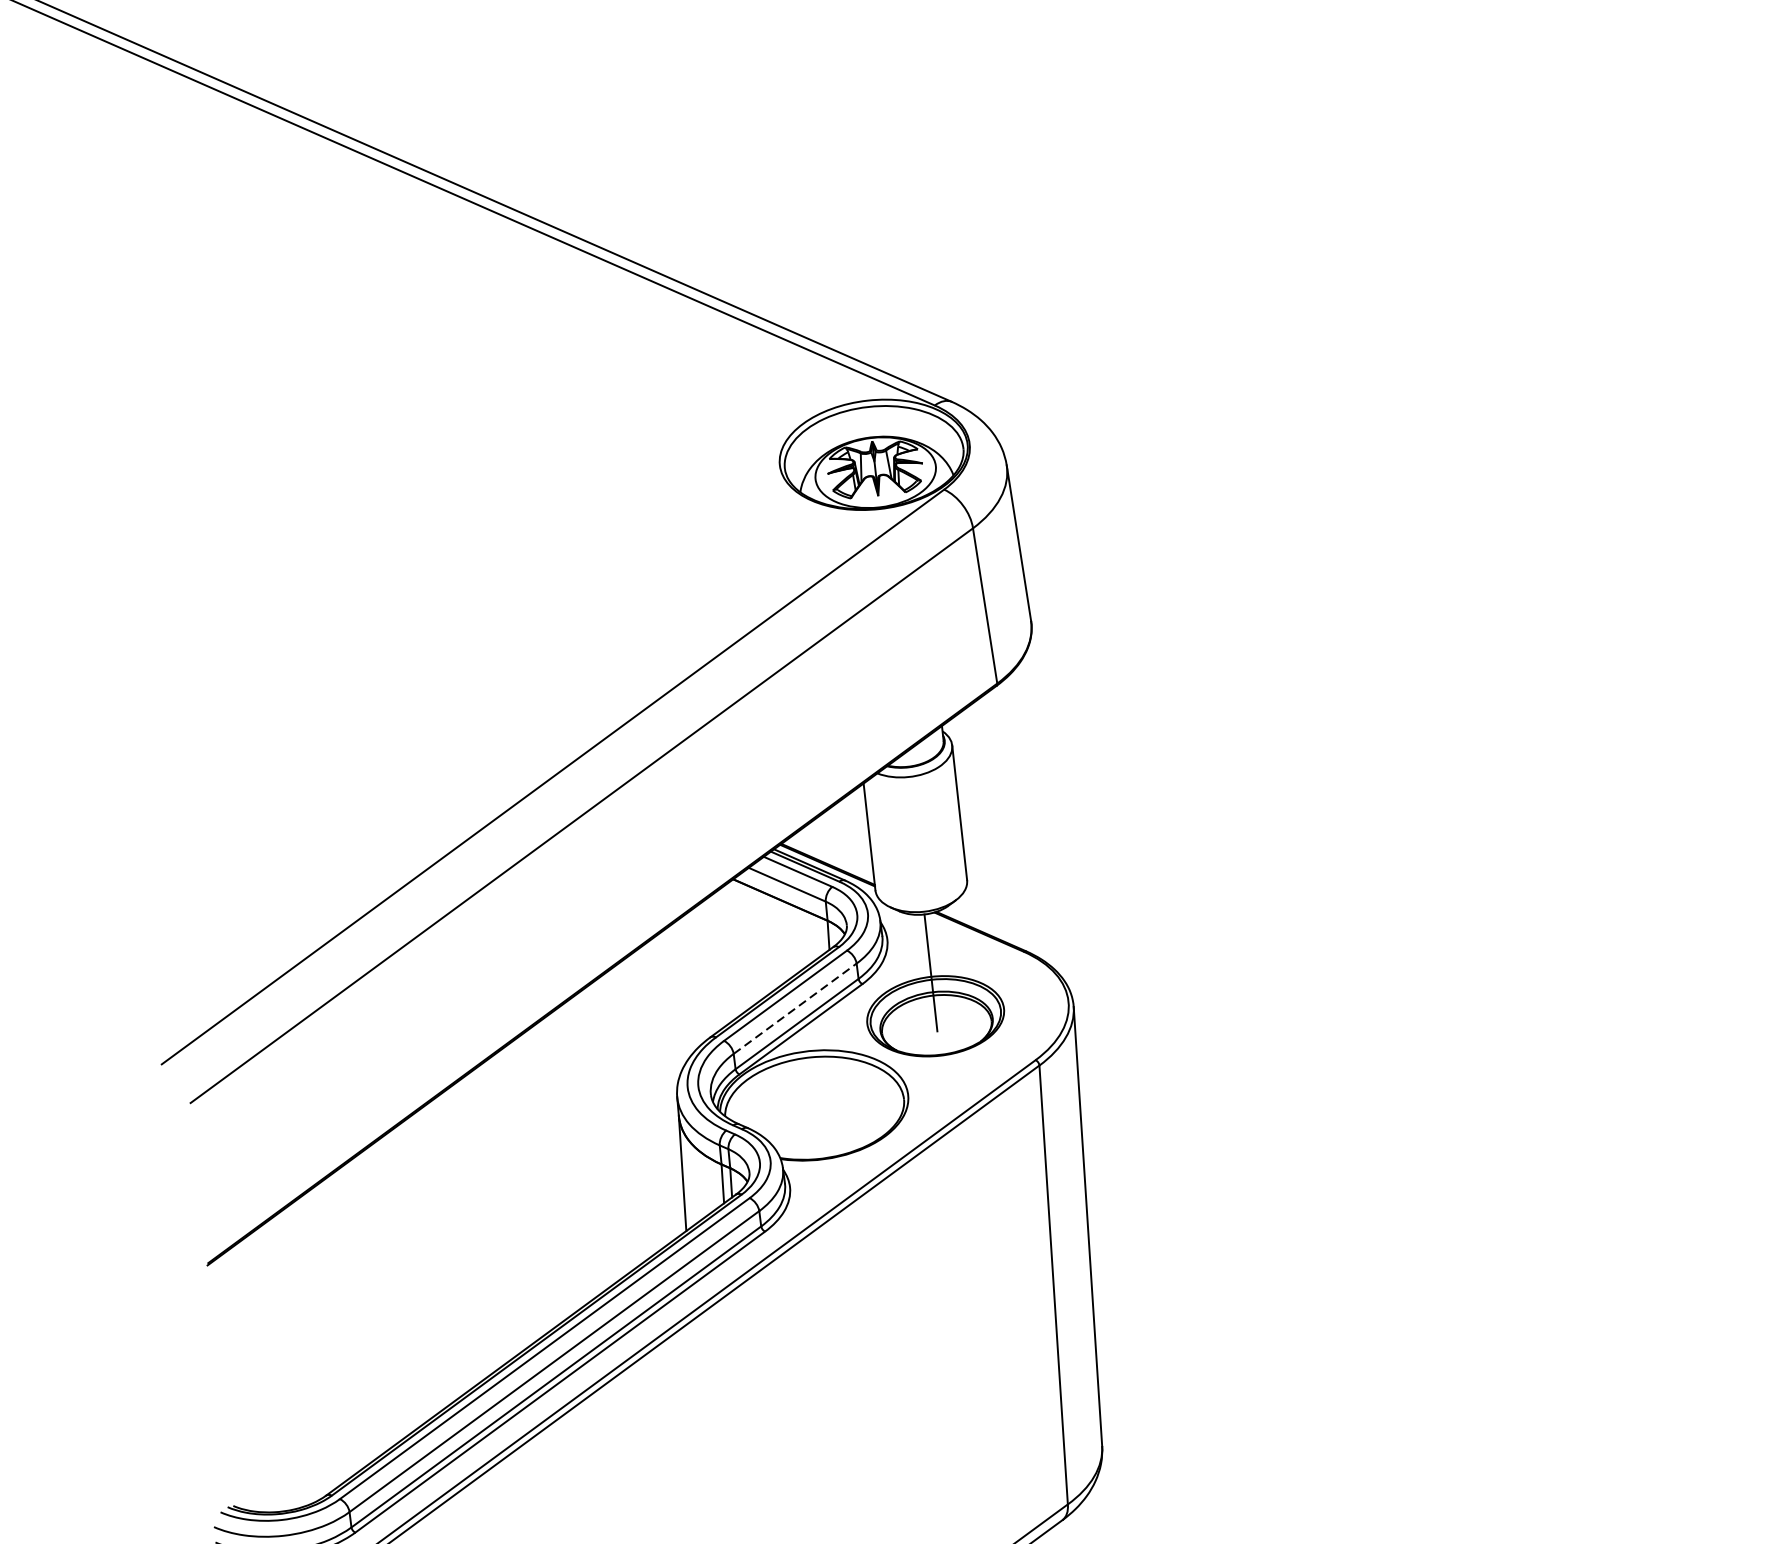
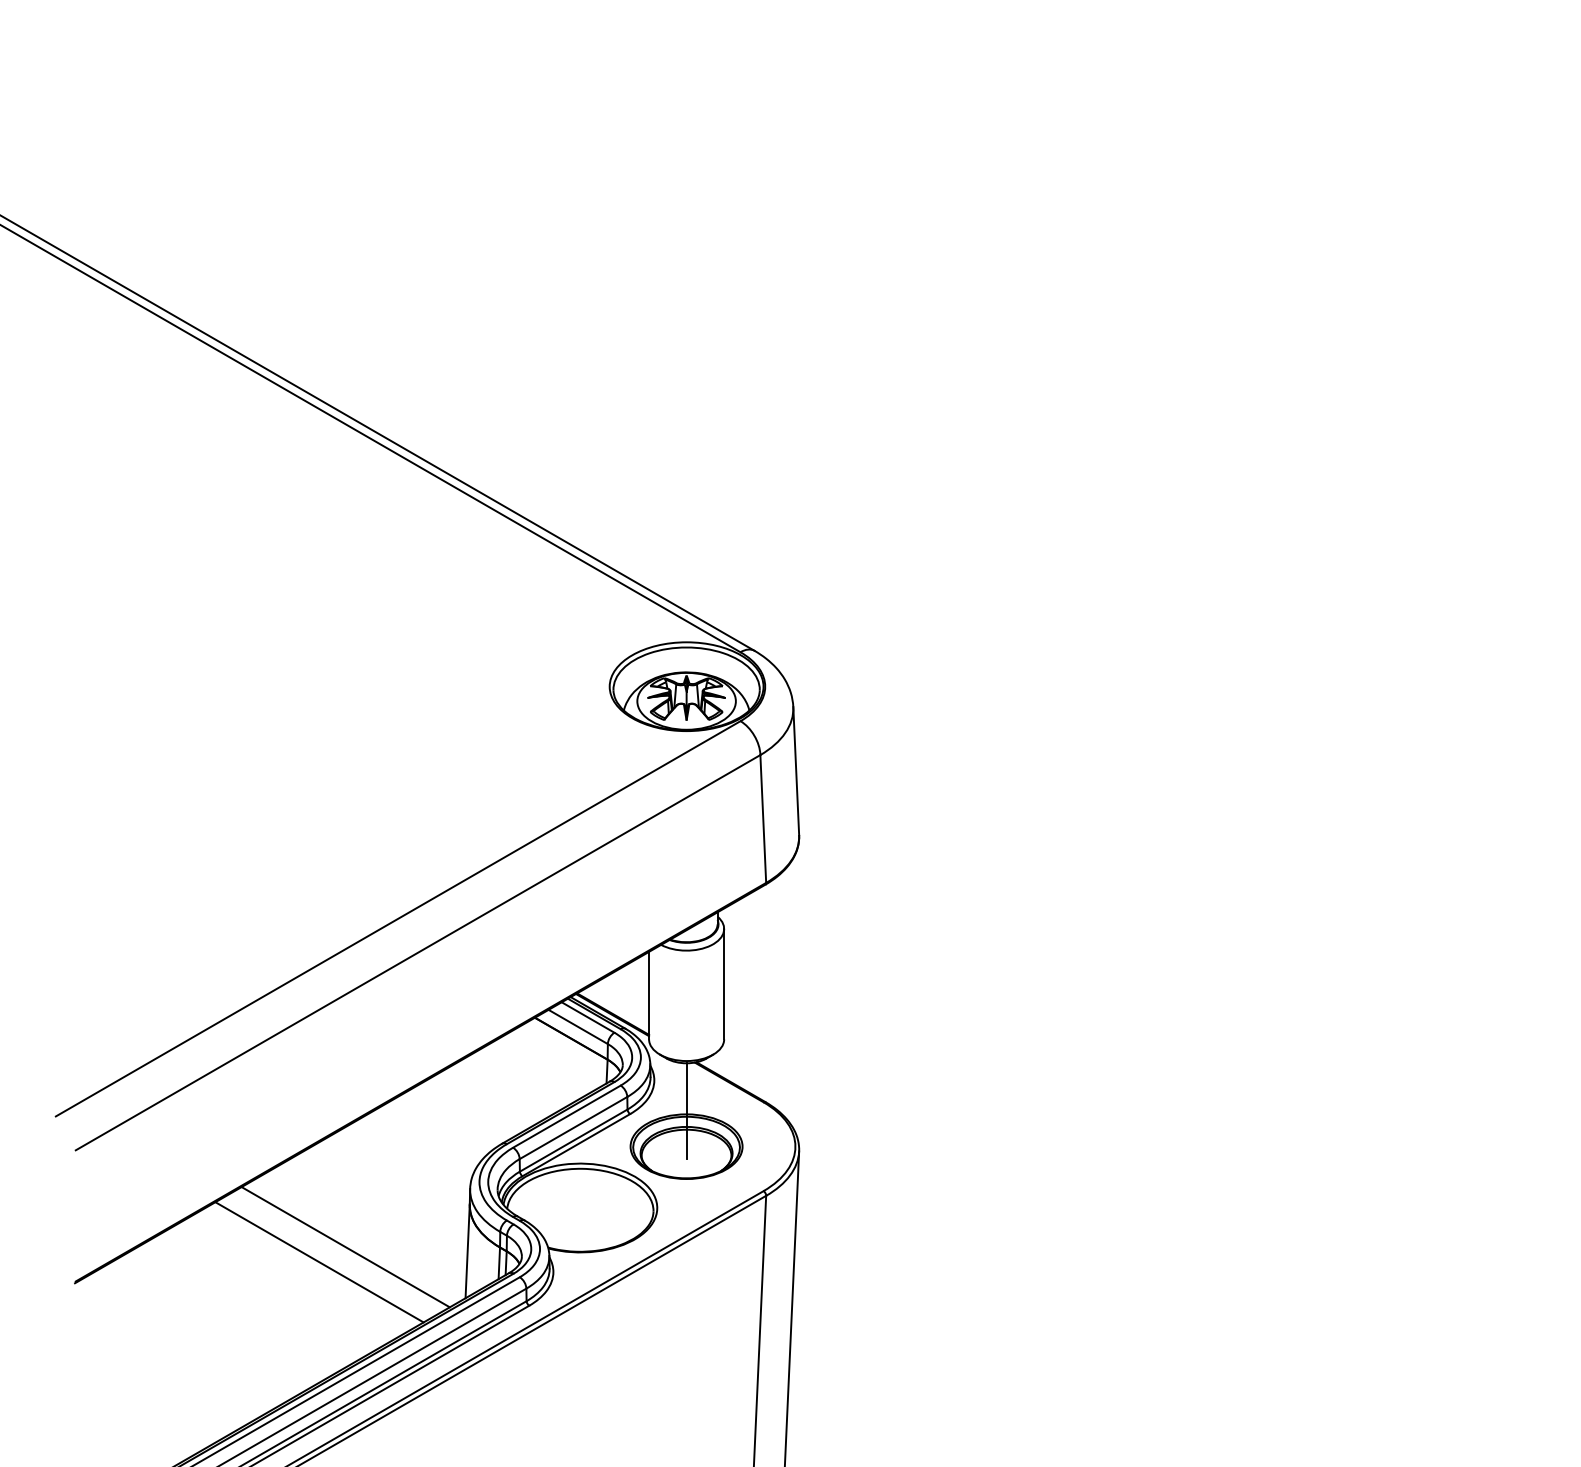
line: (795, 1008) -> (573, 1127), dashed -> solid
line: (532, 1185) -> (345, 1247), added
line: (503, 1207) -> (319, 1262), added

